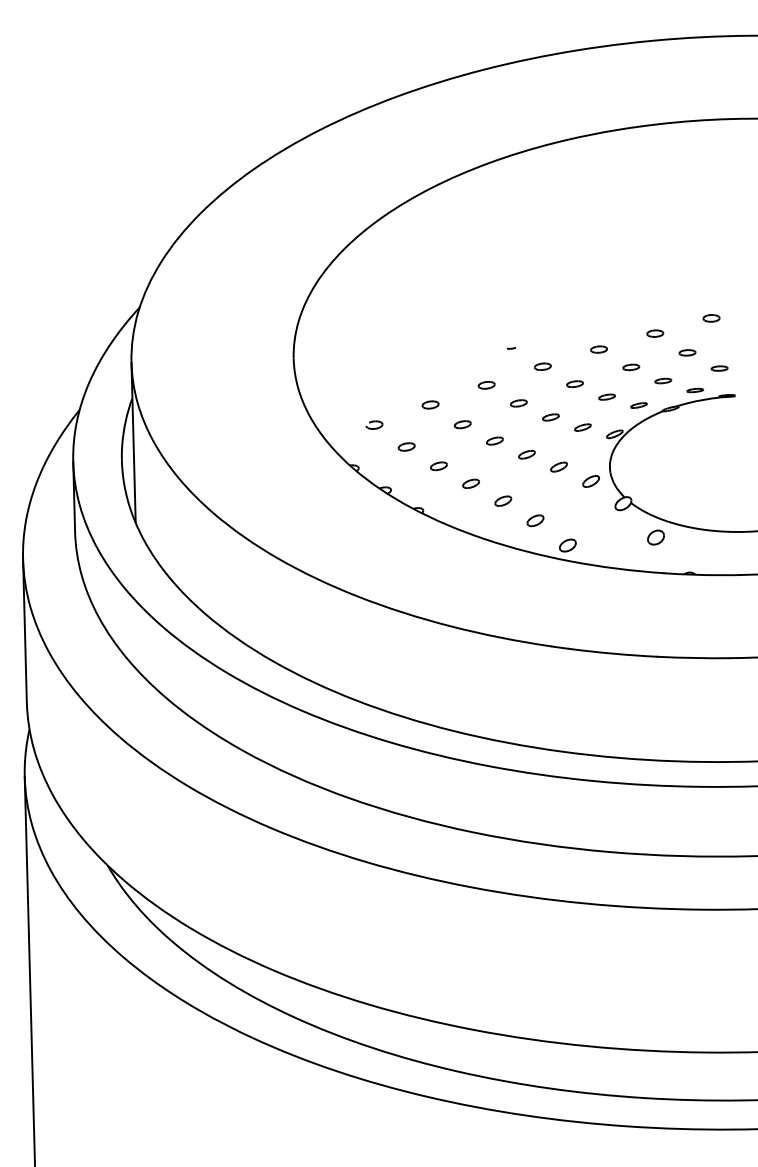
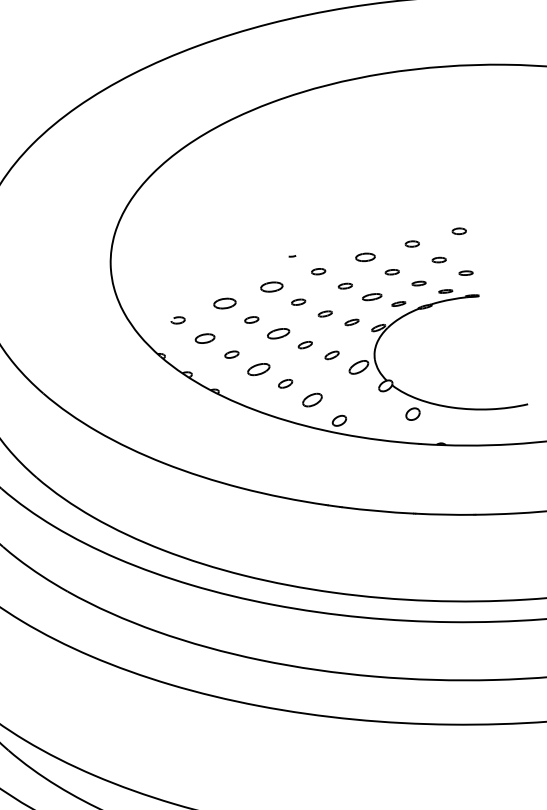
part: (598, 349) -> (365, 257), size x1.4
part: (486, 385) -> (271, 287), size x1.6
part: (606, 396) -> (371, 296), size x1.4
part: (430, 404) -> (224, 303), size x1.6
part: (494, 440) -> (278, 333), size x1.6
part: (406, 446) -> (204, 338), size x1.4
part: (590, 481) -> (358, 367), size x1.4
part: (470, 483) -> (258, 369), size x1.6
part: (535, 520) -> (312, 399), size x1.4

